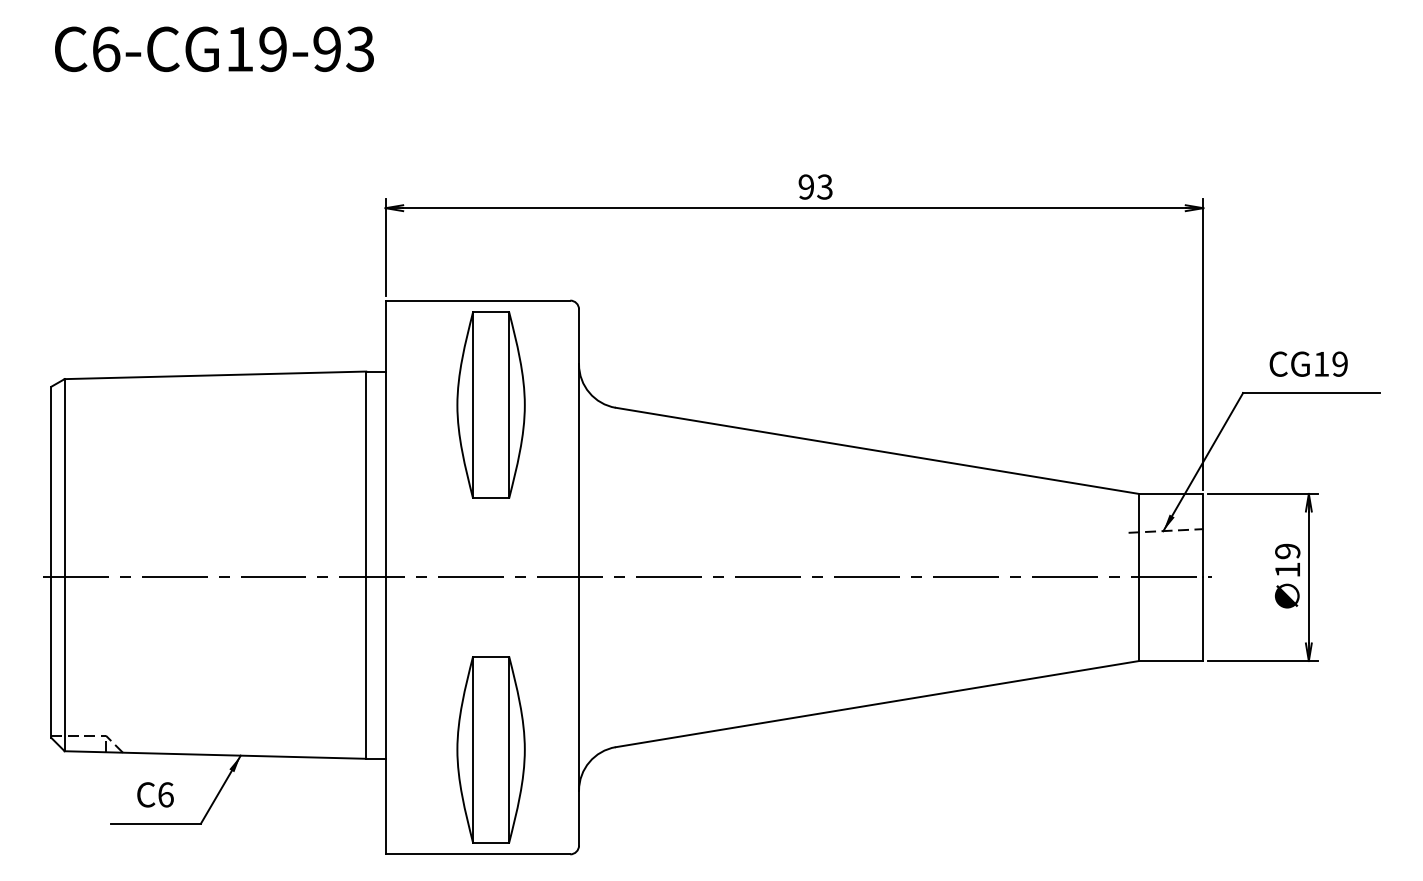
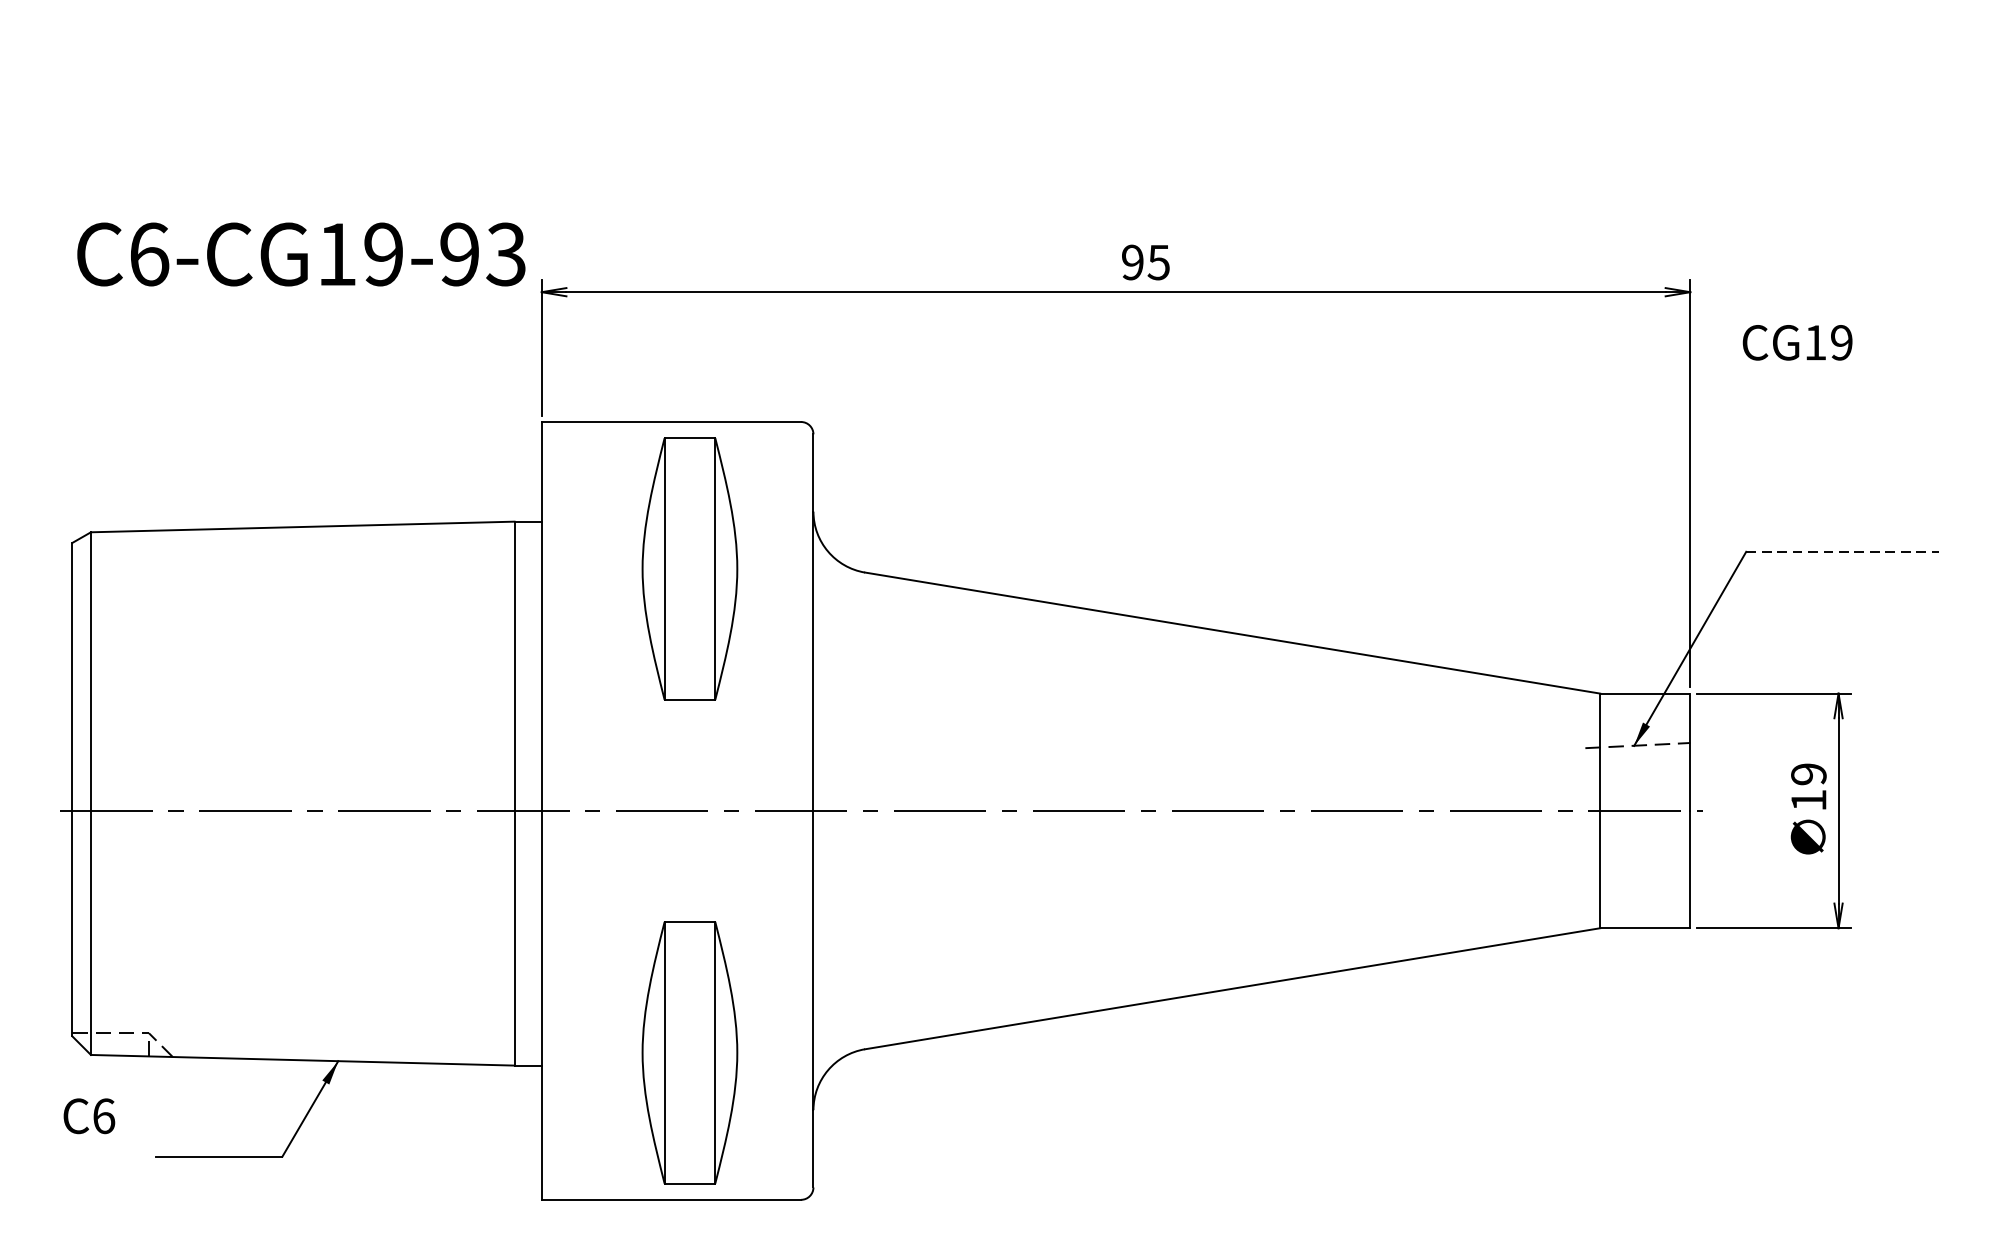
text: (214, 49) -> (301, 254), moved
text: (824, 186) -> (1158, 261), 93 -> 95
text: (1308, 363) -> (1797, 341), moved
line: (1311, 393) -> (1842, 552), solid -> dashed
text: (155, 794) -> (89, 1115), moved

